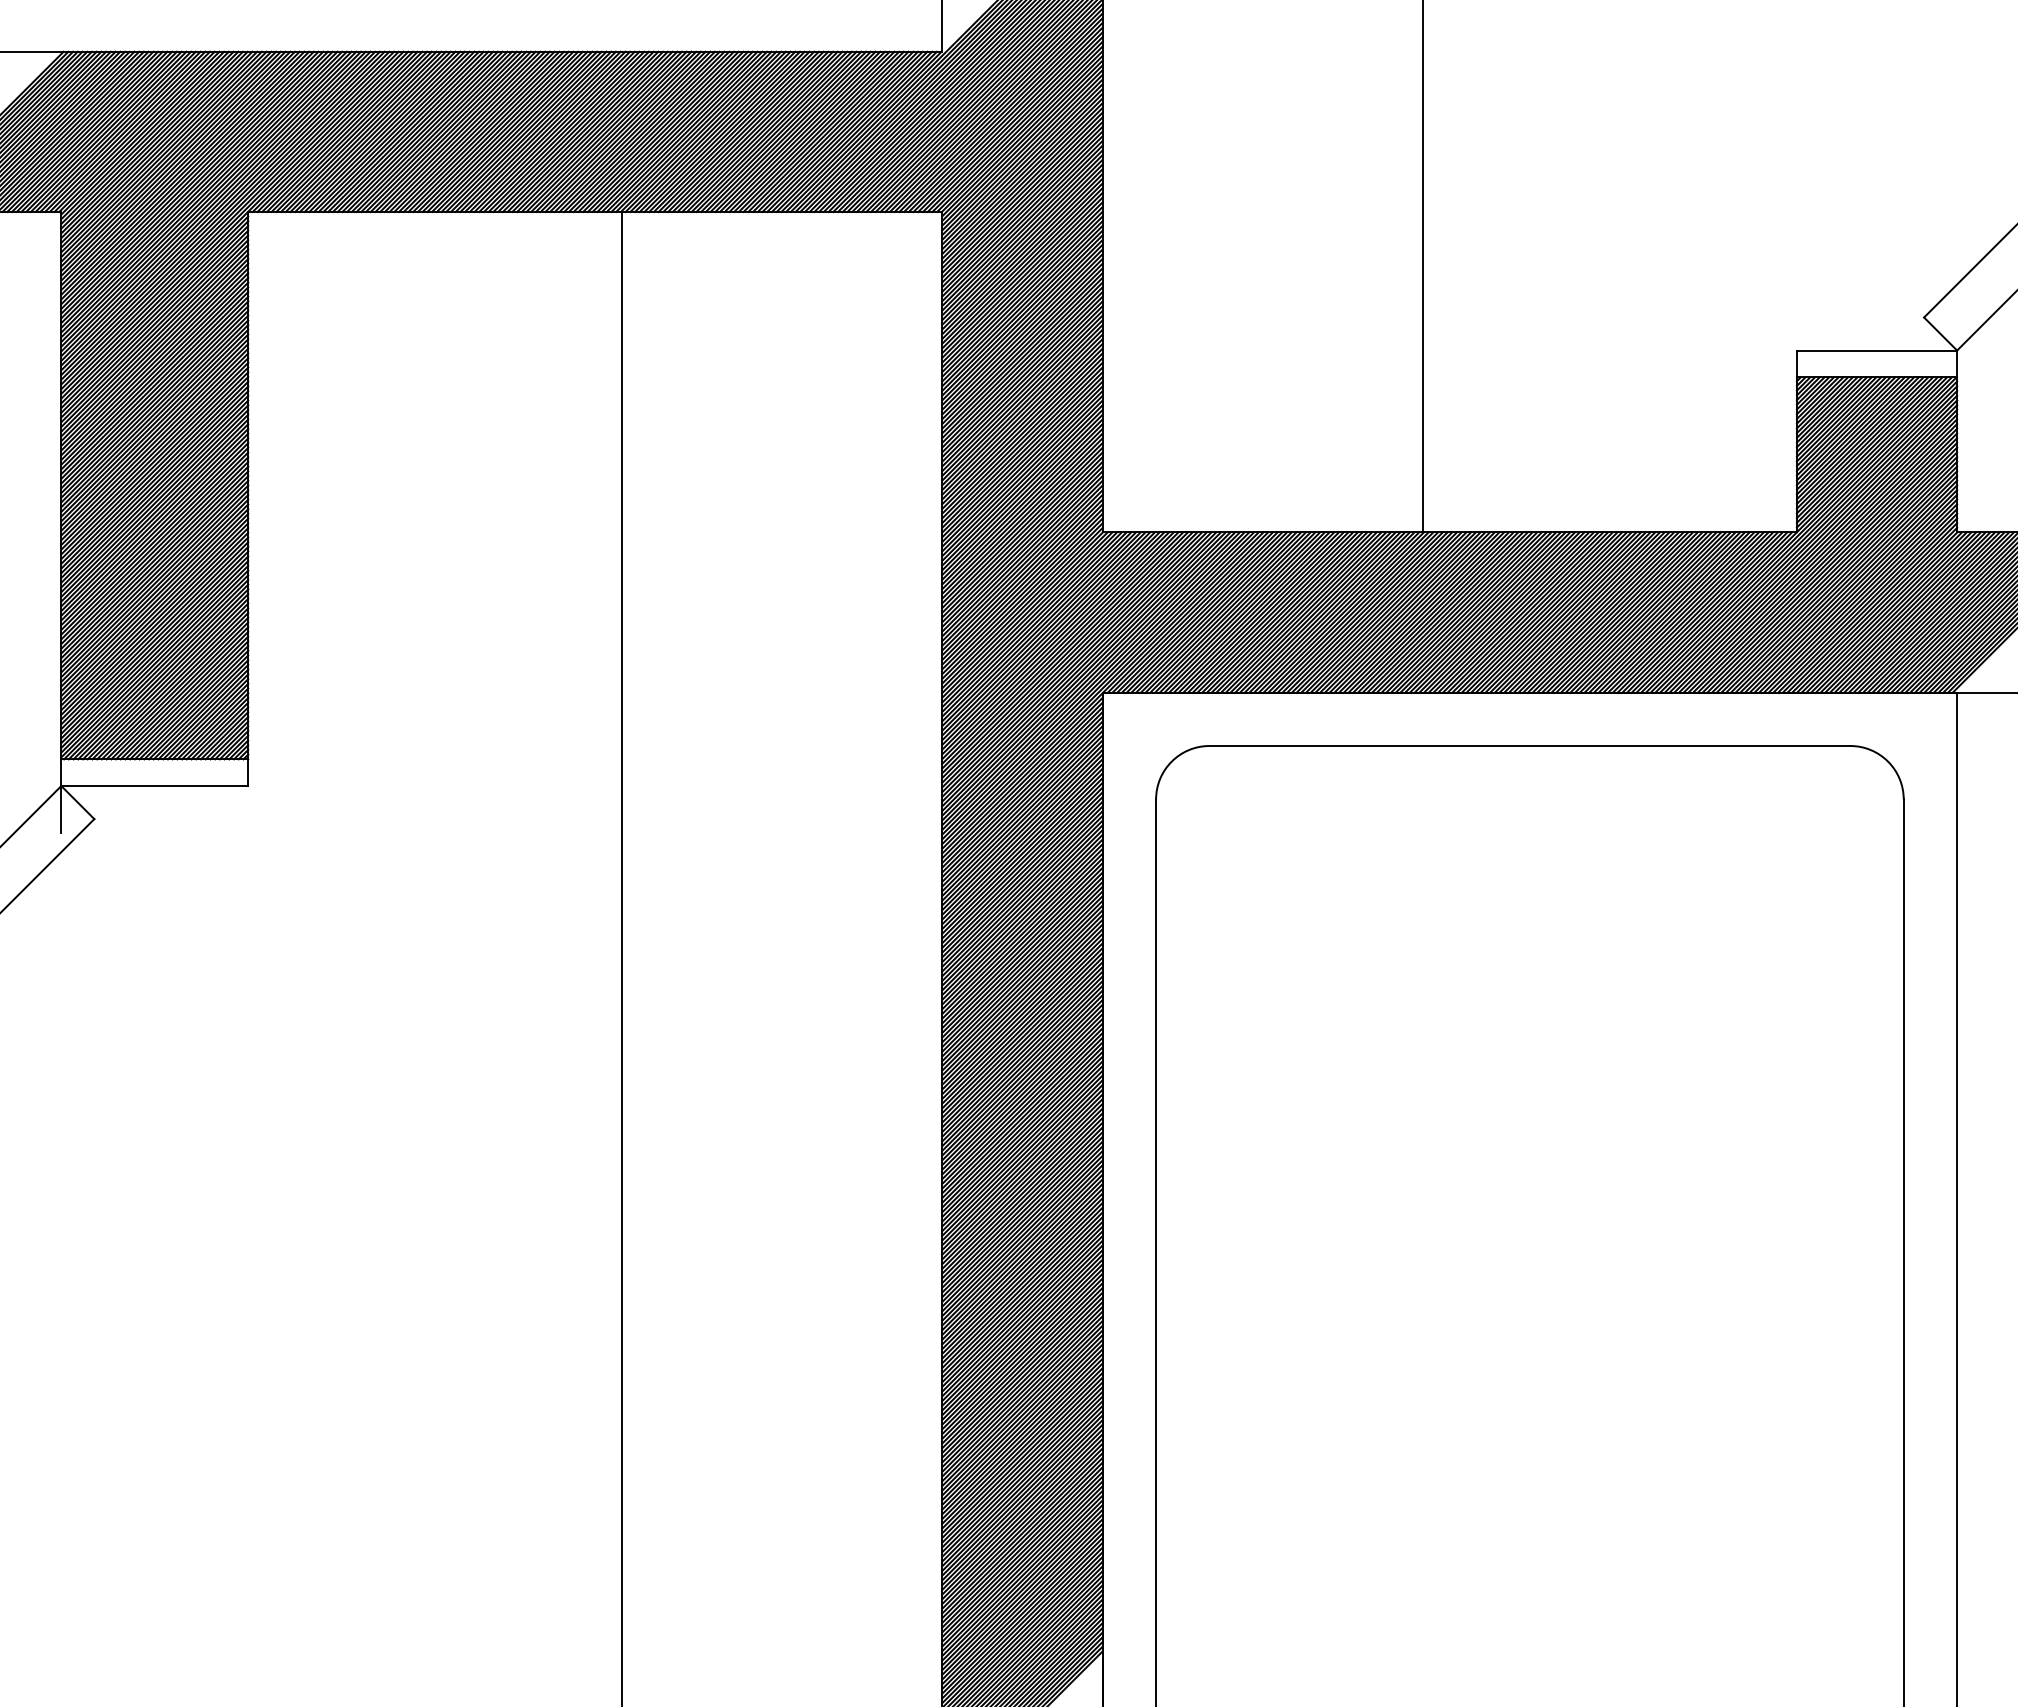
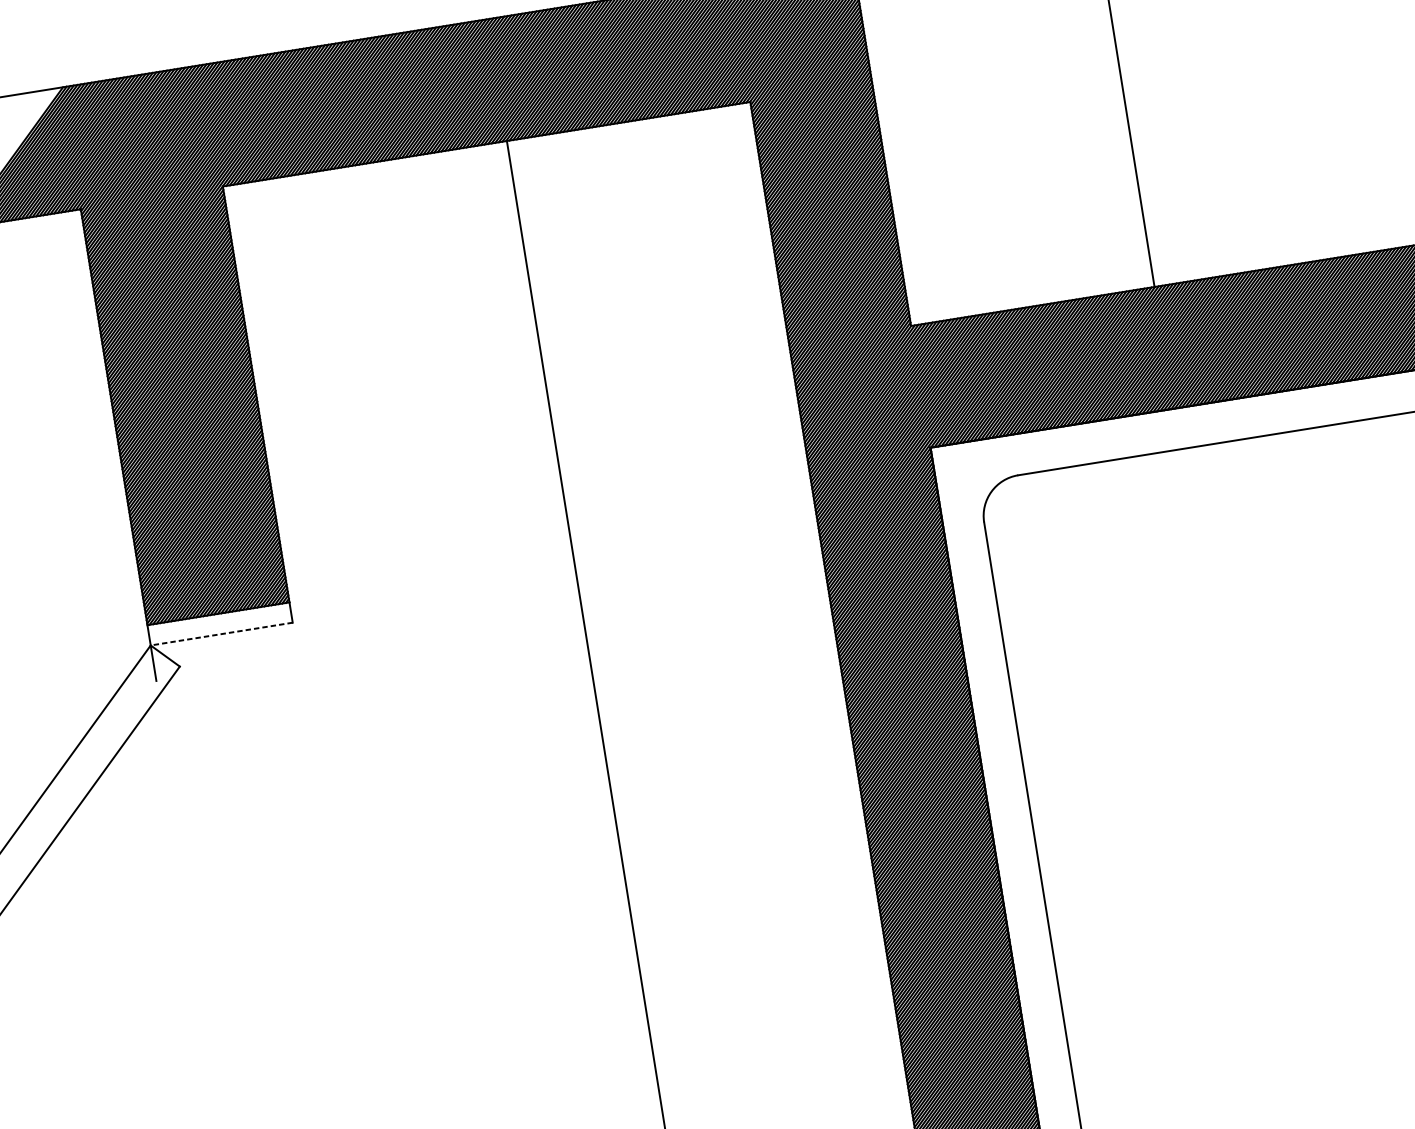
line: (154, 786) -> (221, 634), solid -> dashed

